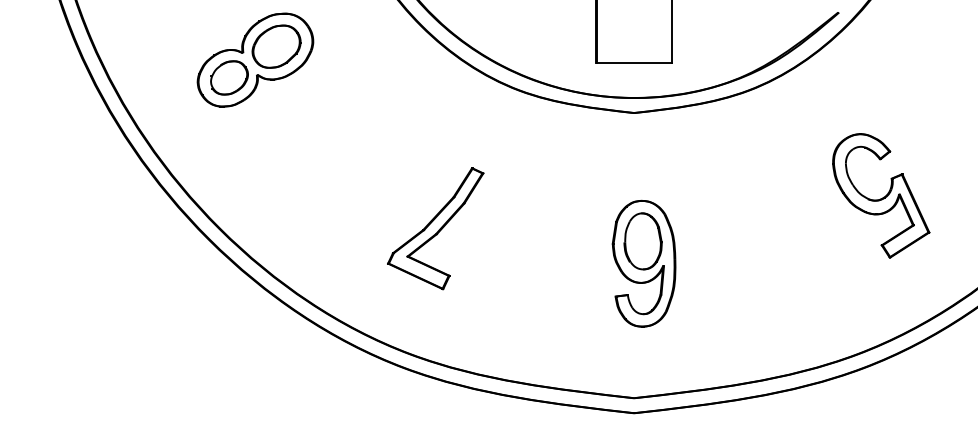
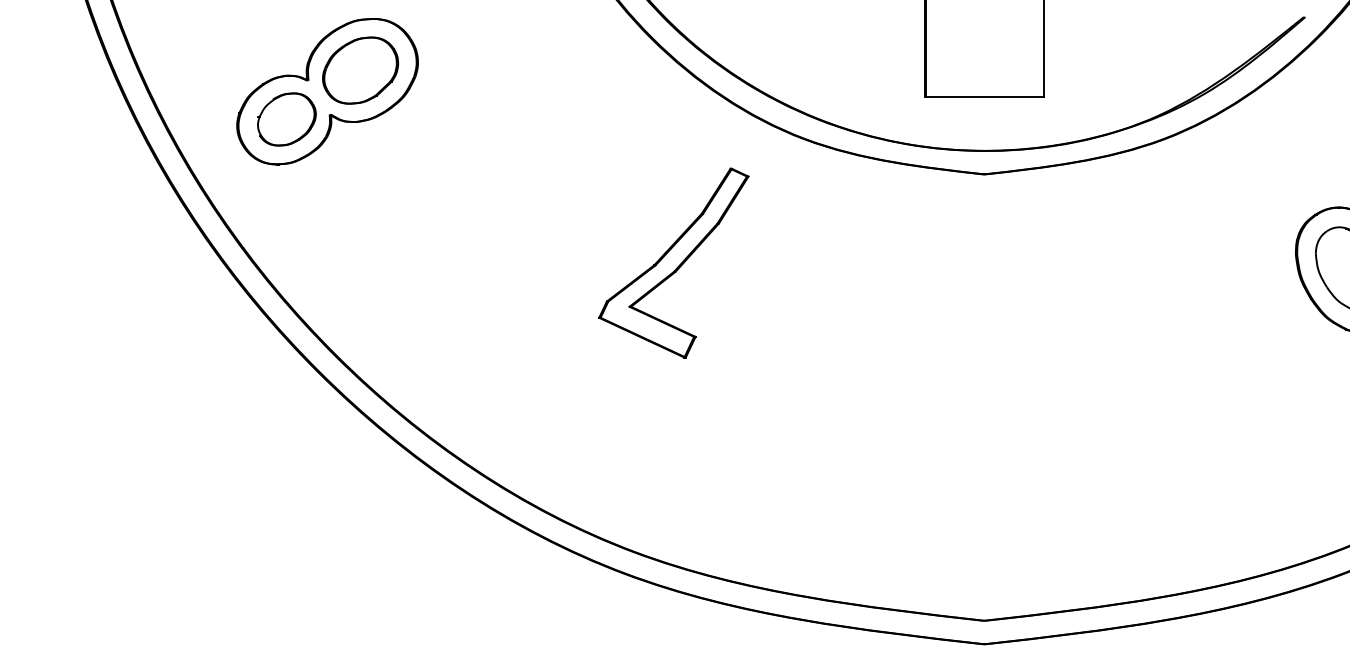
part: (255, 59) -> (327, 90), moved
part: (435, 228) -> (673, 262), moved
part: (643, 263) -> (999, 409), removed

